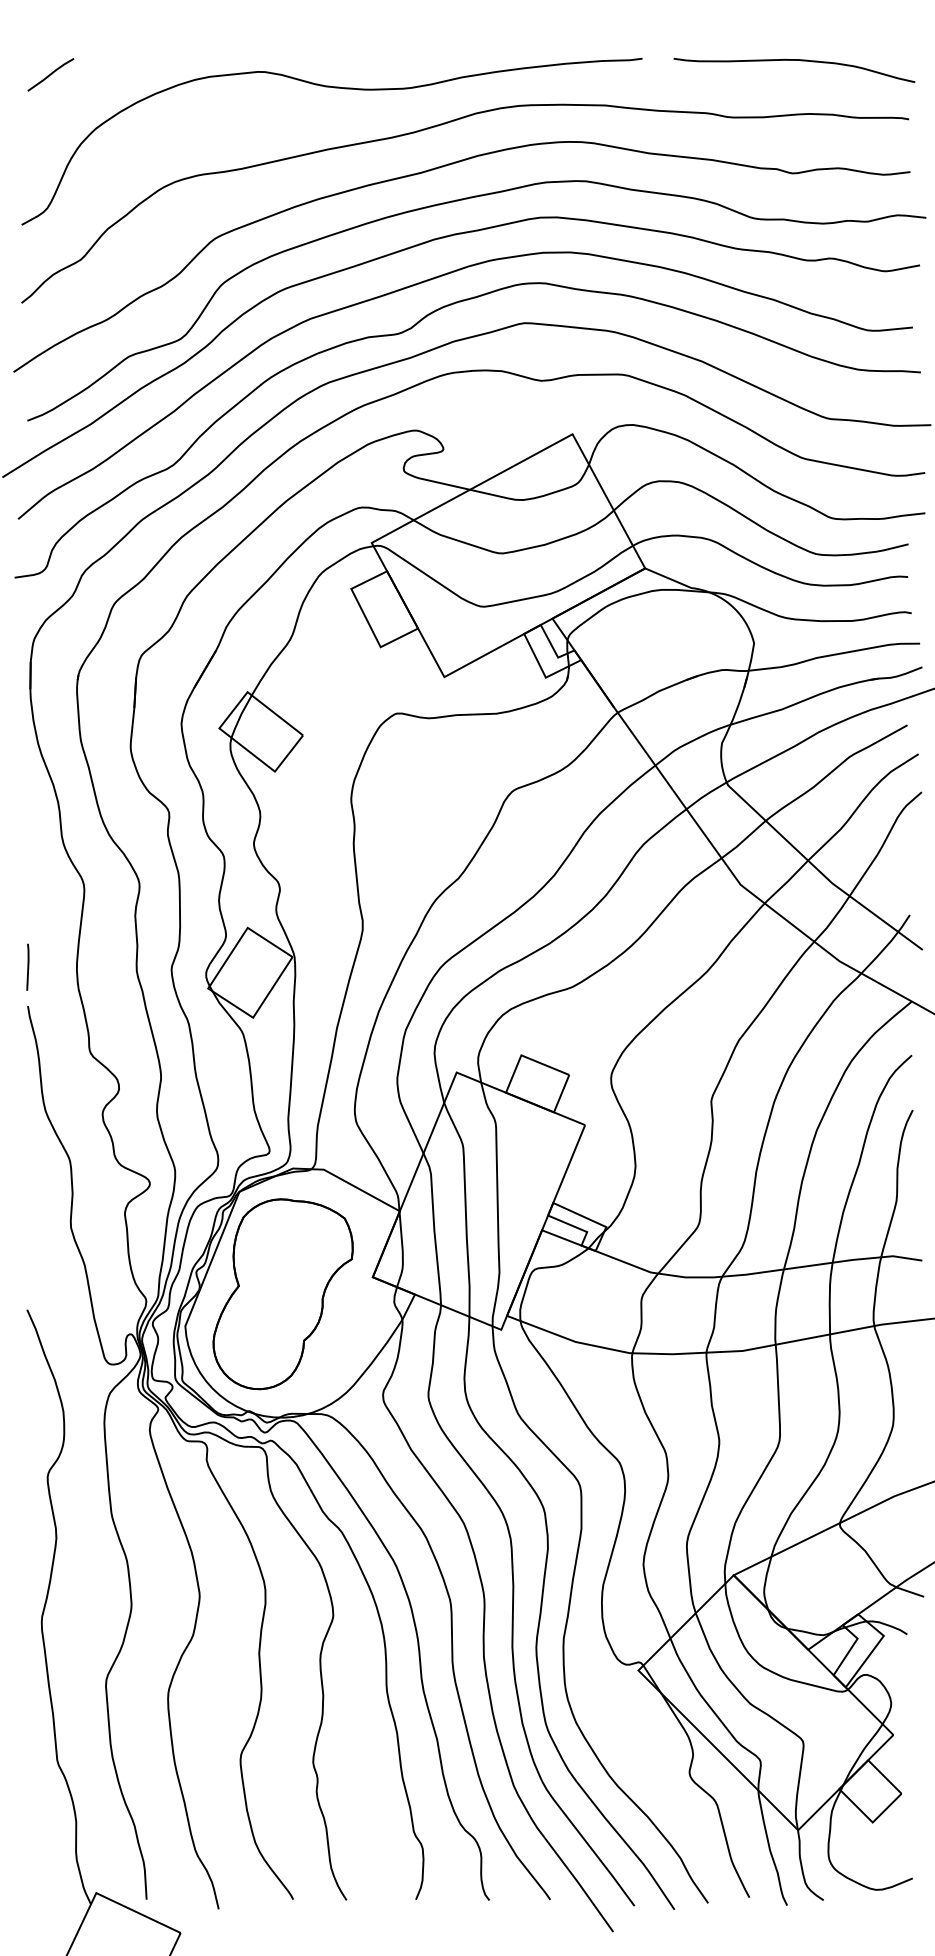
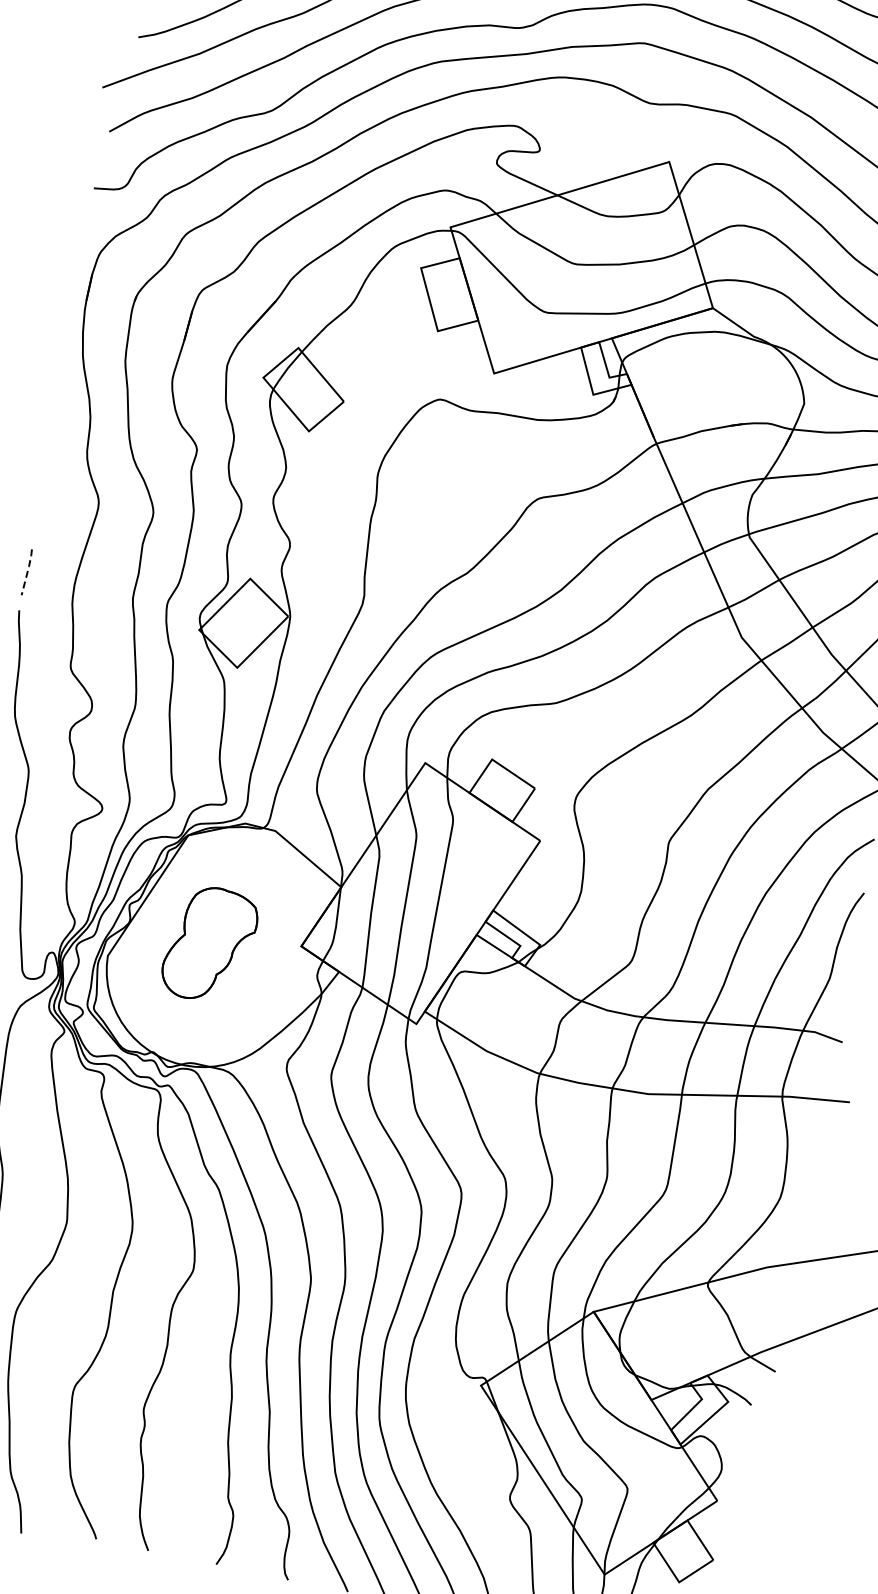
line: (28, 966) -> (27, 571), solid -> dashed
part: (282, 1294) -> (209, 944), size x0.6

